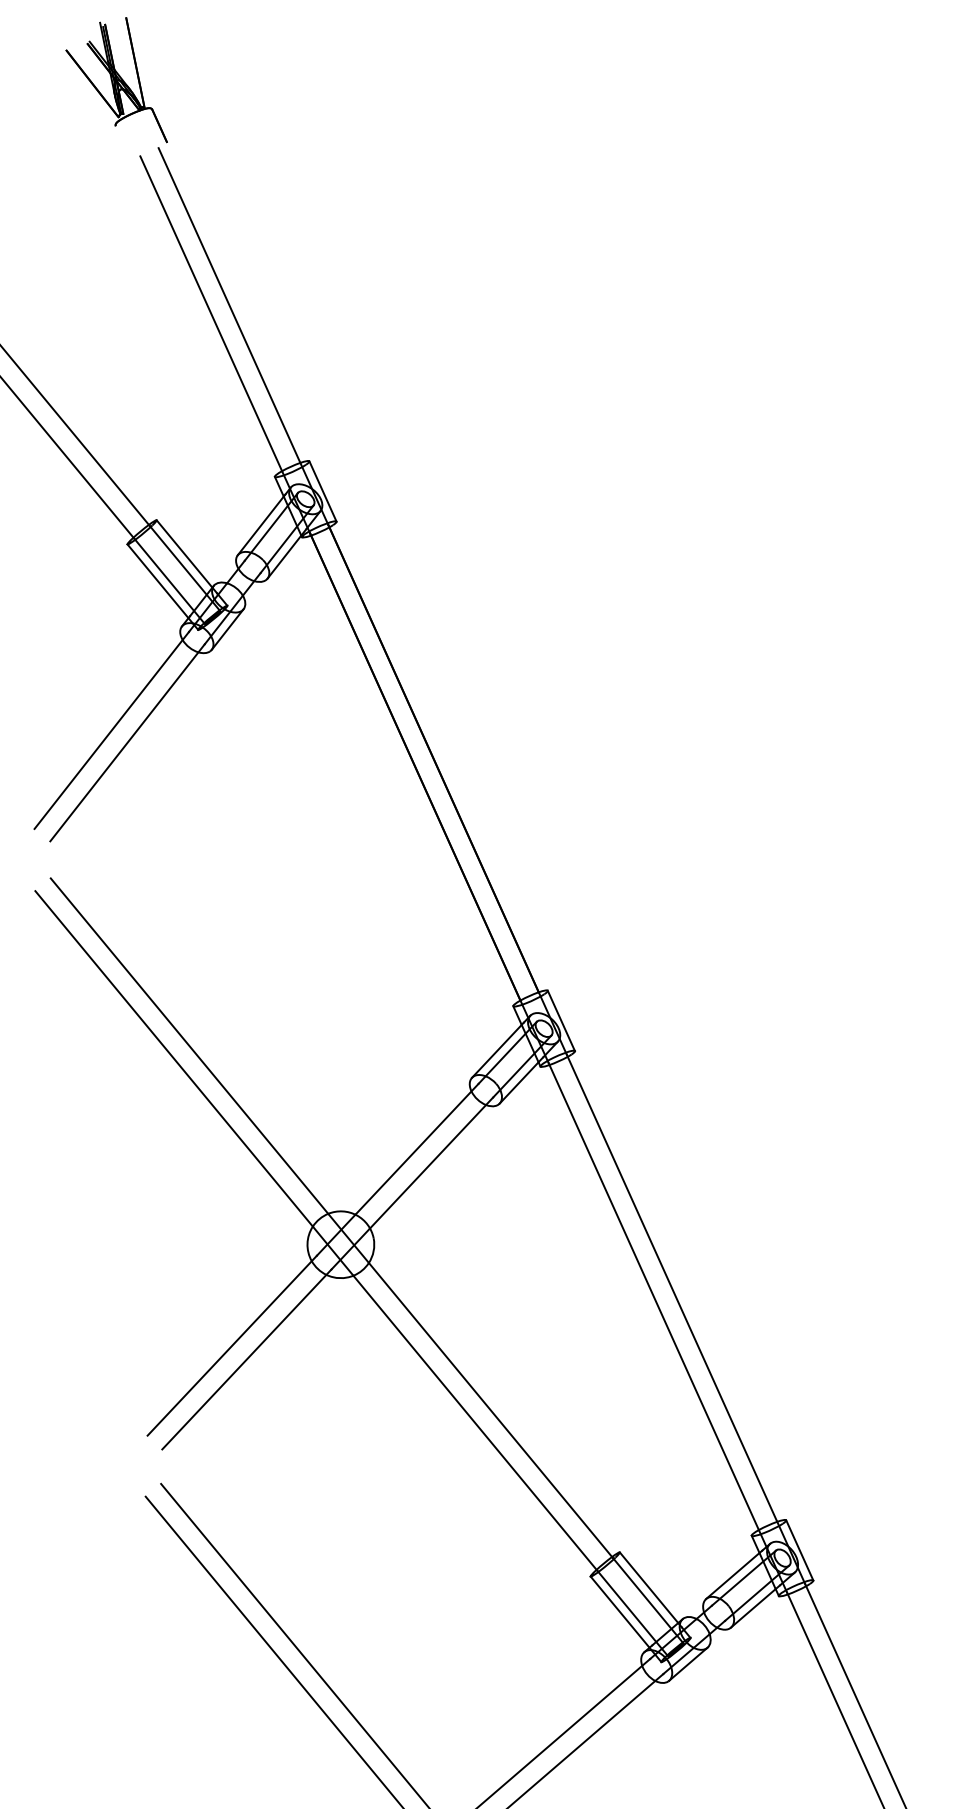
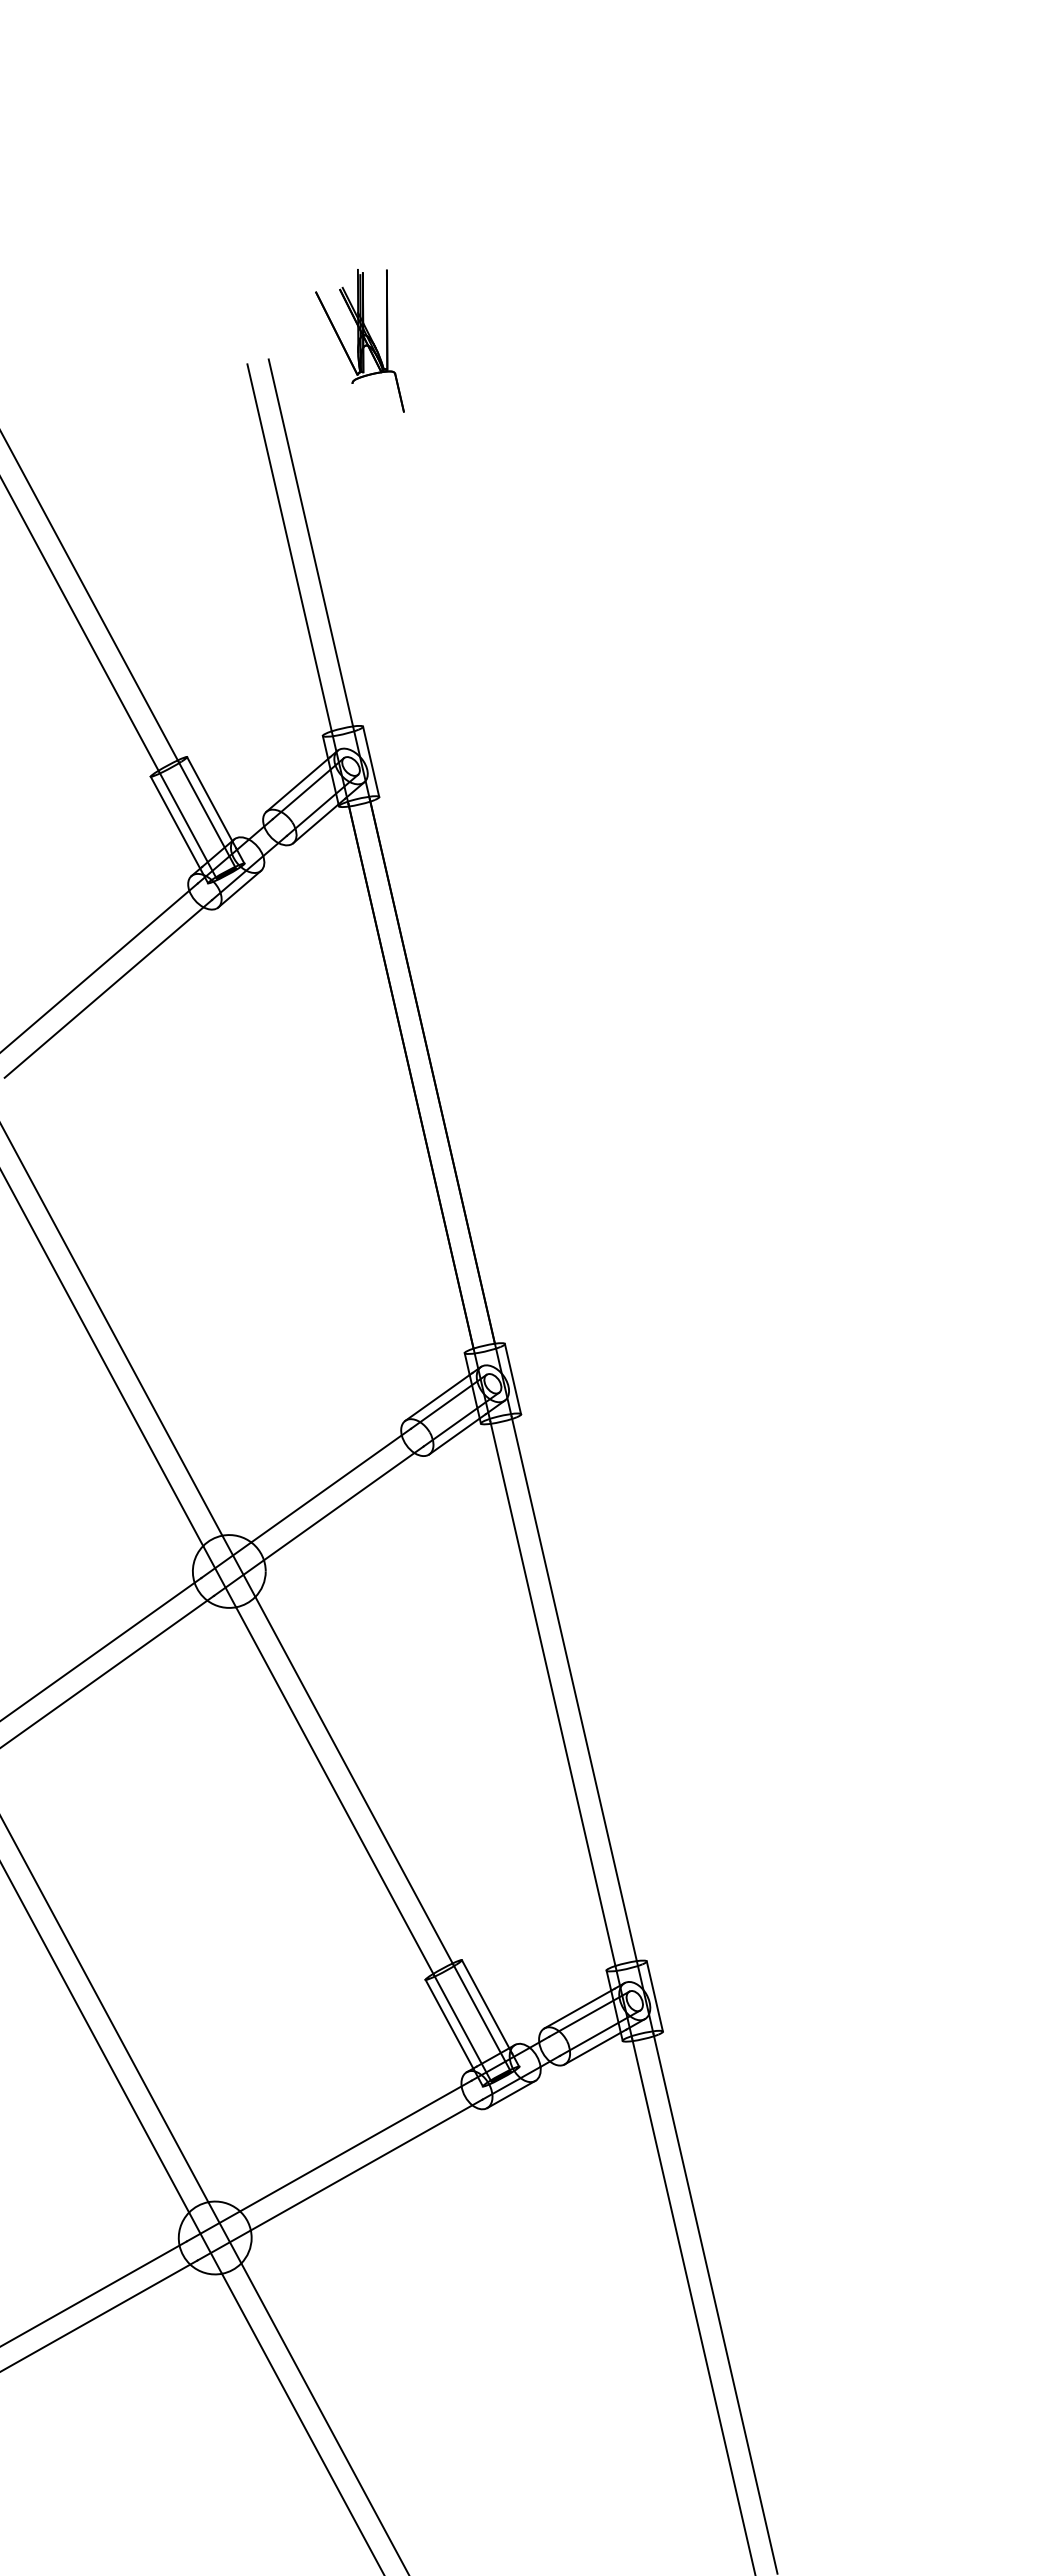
part: (114, 86) -> (359, 340), moved

